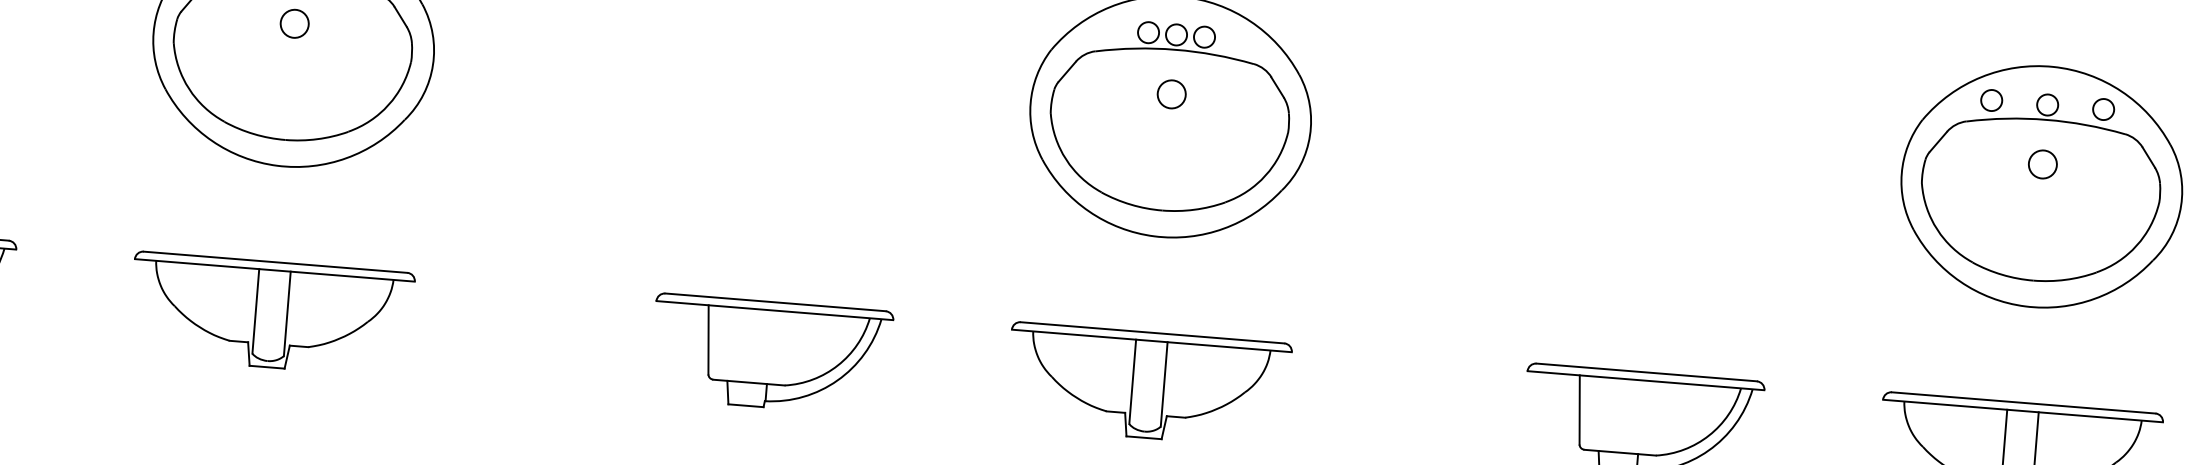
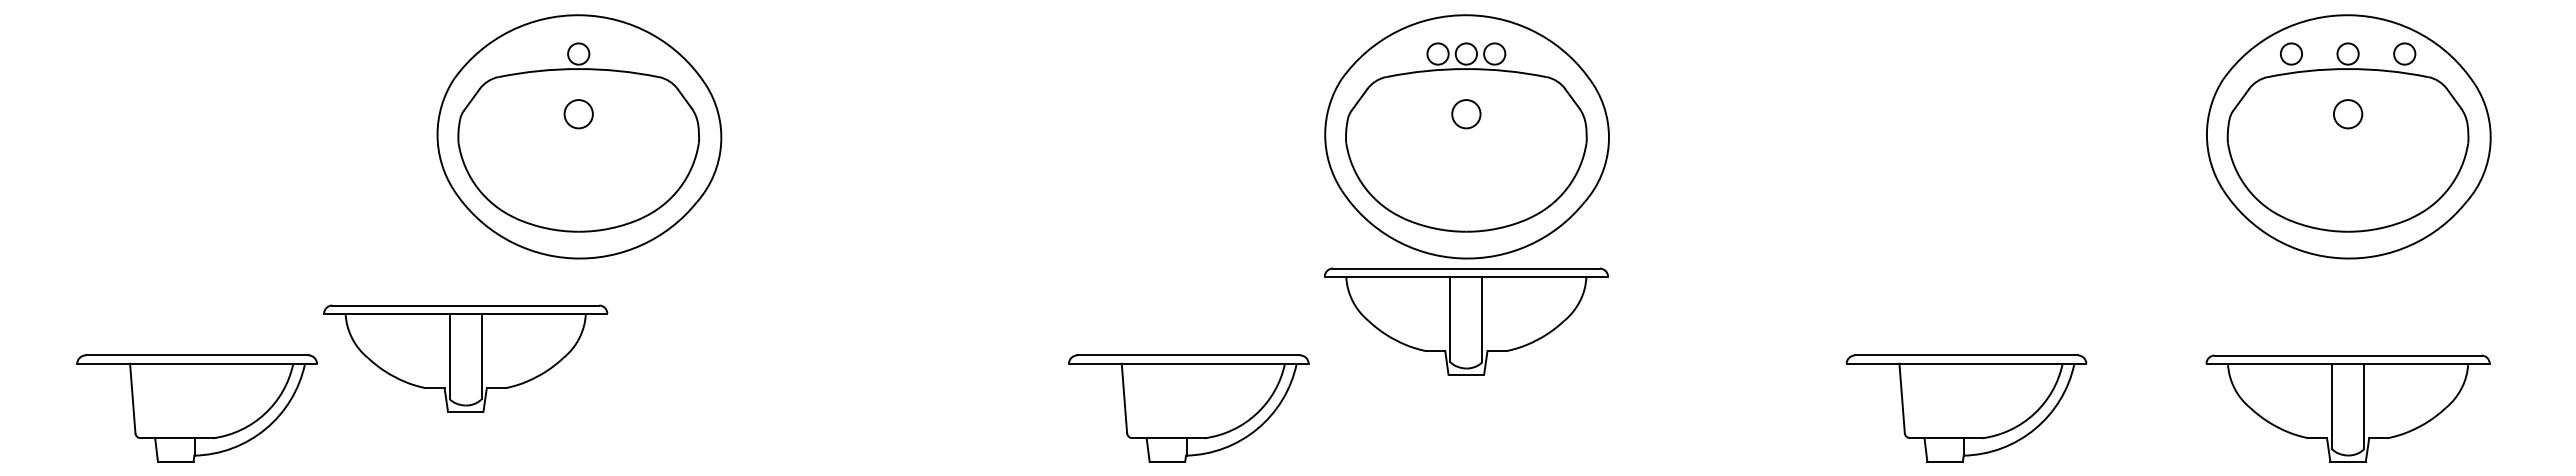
part: (271, 314) -> (465, 358), moved
part: (771, 354) -> (1188, 408), moved
part: (1148, 385) -> (1466, 321), moved

